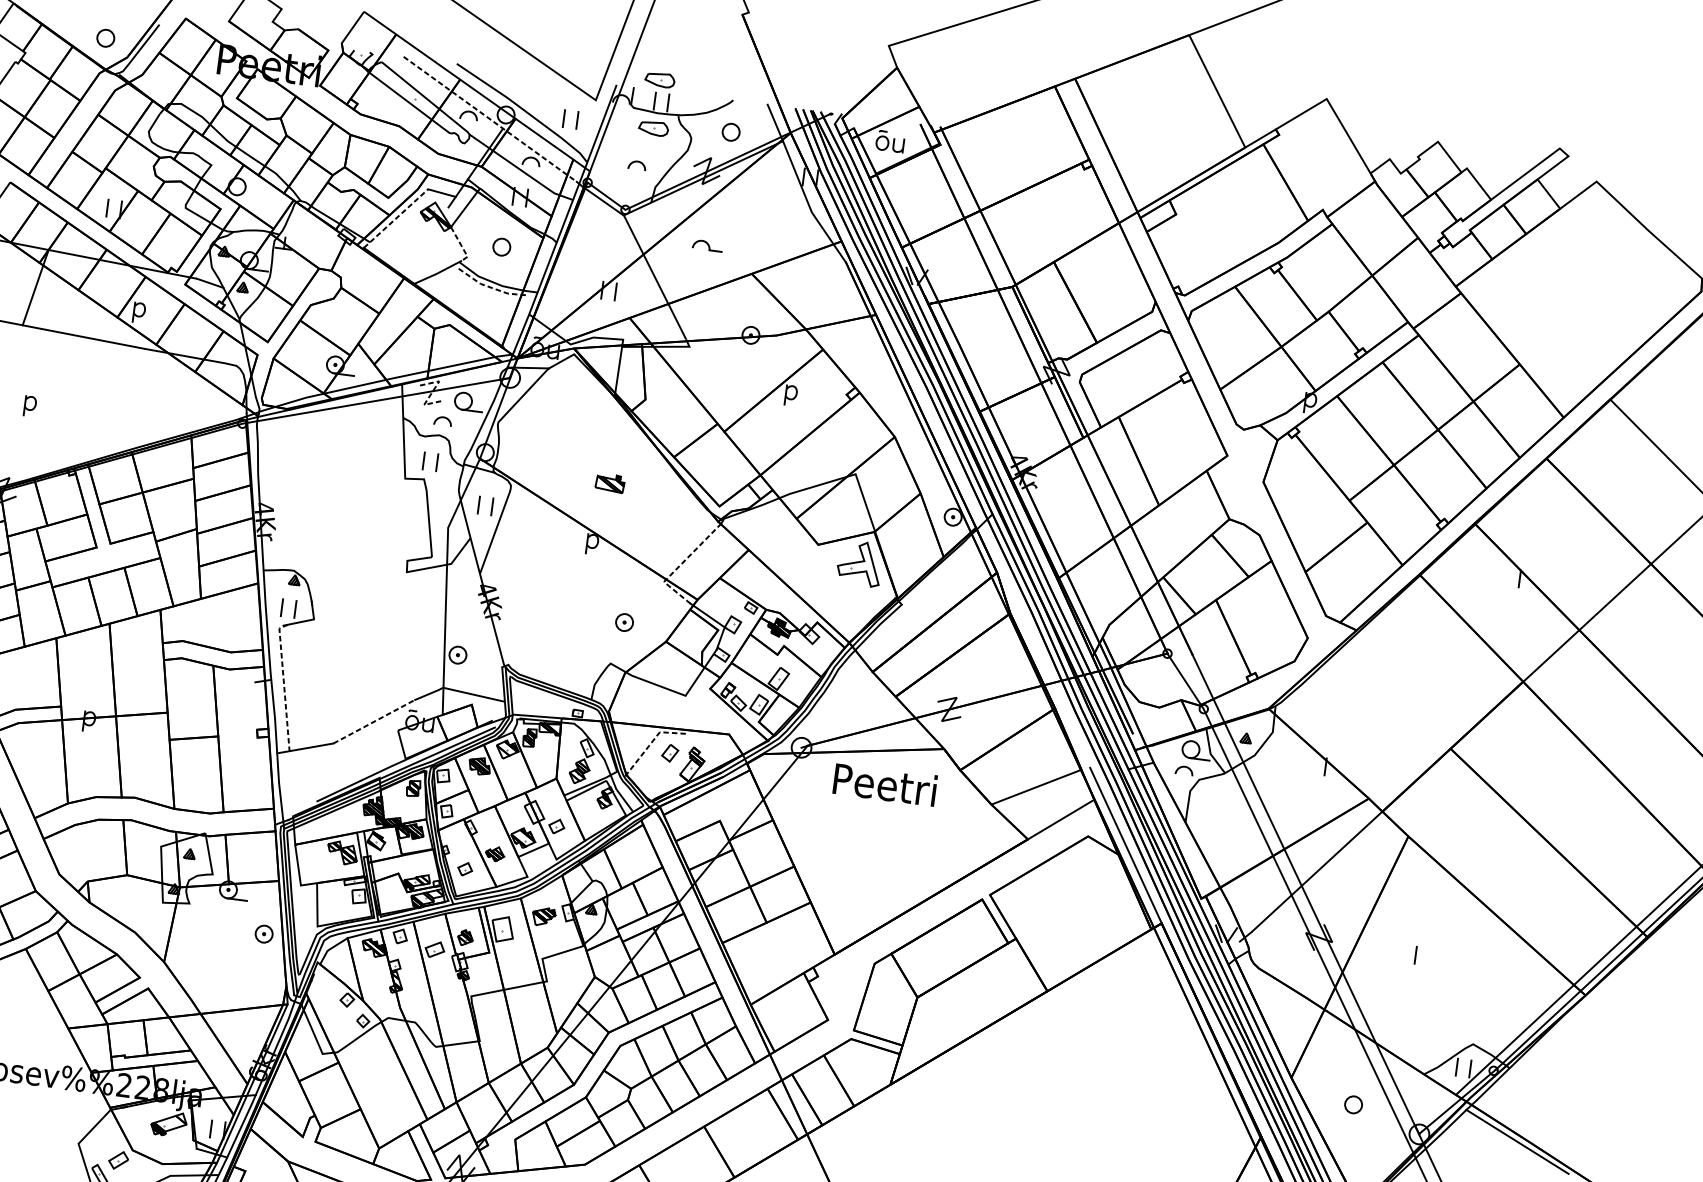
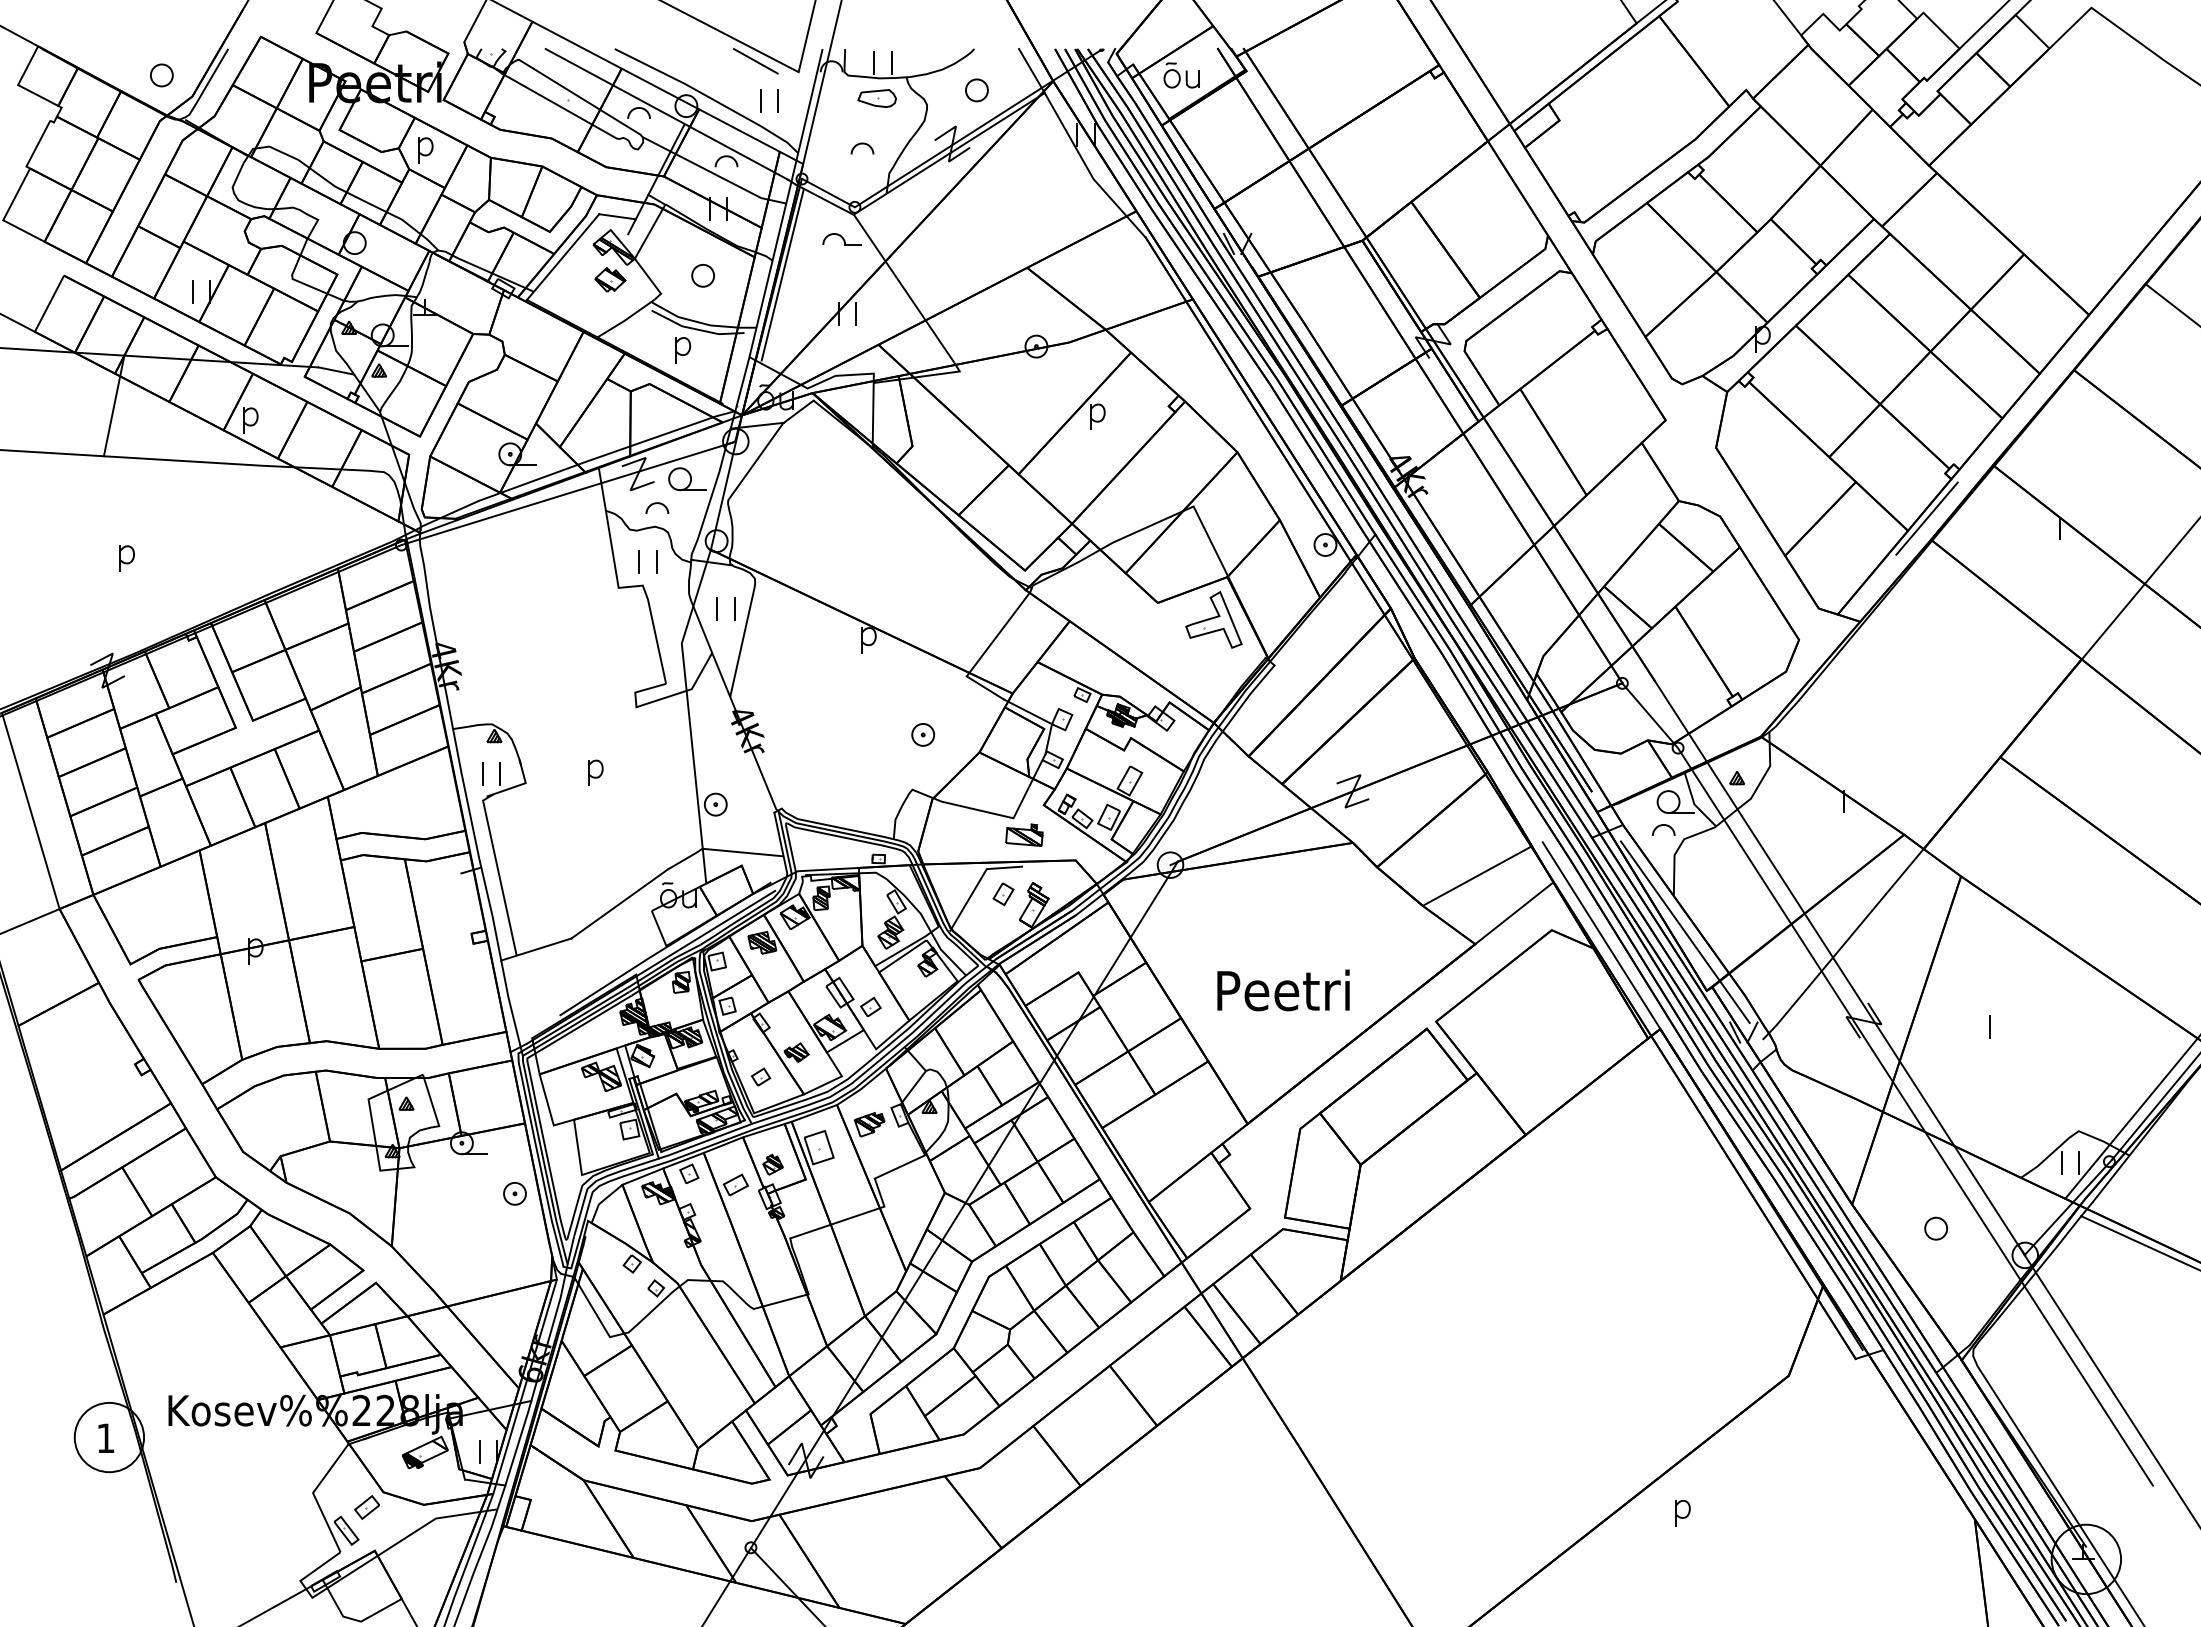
part: (659, 79) -> (876, 35), removed
line: (563, 87) -> (755, 61), added
line: (490, 119) -> (667, 114), dashed -> solid
part: (300, 122) -> (425, 150), added
line: (396, 218) -> (563, 256), dashed -> solid
part: (430, 240) -> (610, 279), added
line: (460, 245) -> (650, 280), dashed -> solid
part: (707, 245) -> (841, 239), moved
line: (562, 254) -> (782, 274), added
line: (491, 287) -> (696, 329), dashed -> solid
part: (479, 302) -> (683, 350), added
line: (431, 393) -> (637, 474), dashed -> solid
part: (610, 482) -> (1024, 834), moved
line: (1418, 557) -> (1926, 518), added
line: (680, 565) -> (984, 652), dashed -> solid
part: (368, 618) -> (595, 772), added
line: (284, 684) -> (498, 871), dashed -> solid
line: (373, 721) -> (619, 903), dashed -> solid
line: (652, 742) -> (978, 883), dashed -> solid
text: (885, 784) -> (1283, 990), moved
line: (1190, 850) -> (1684, 931), added

